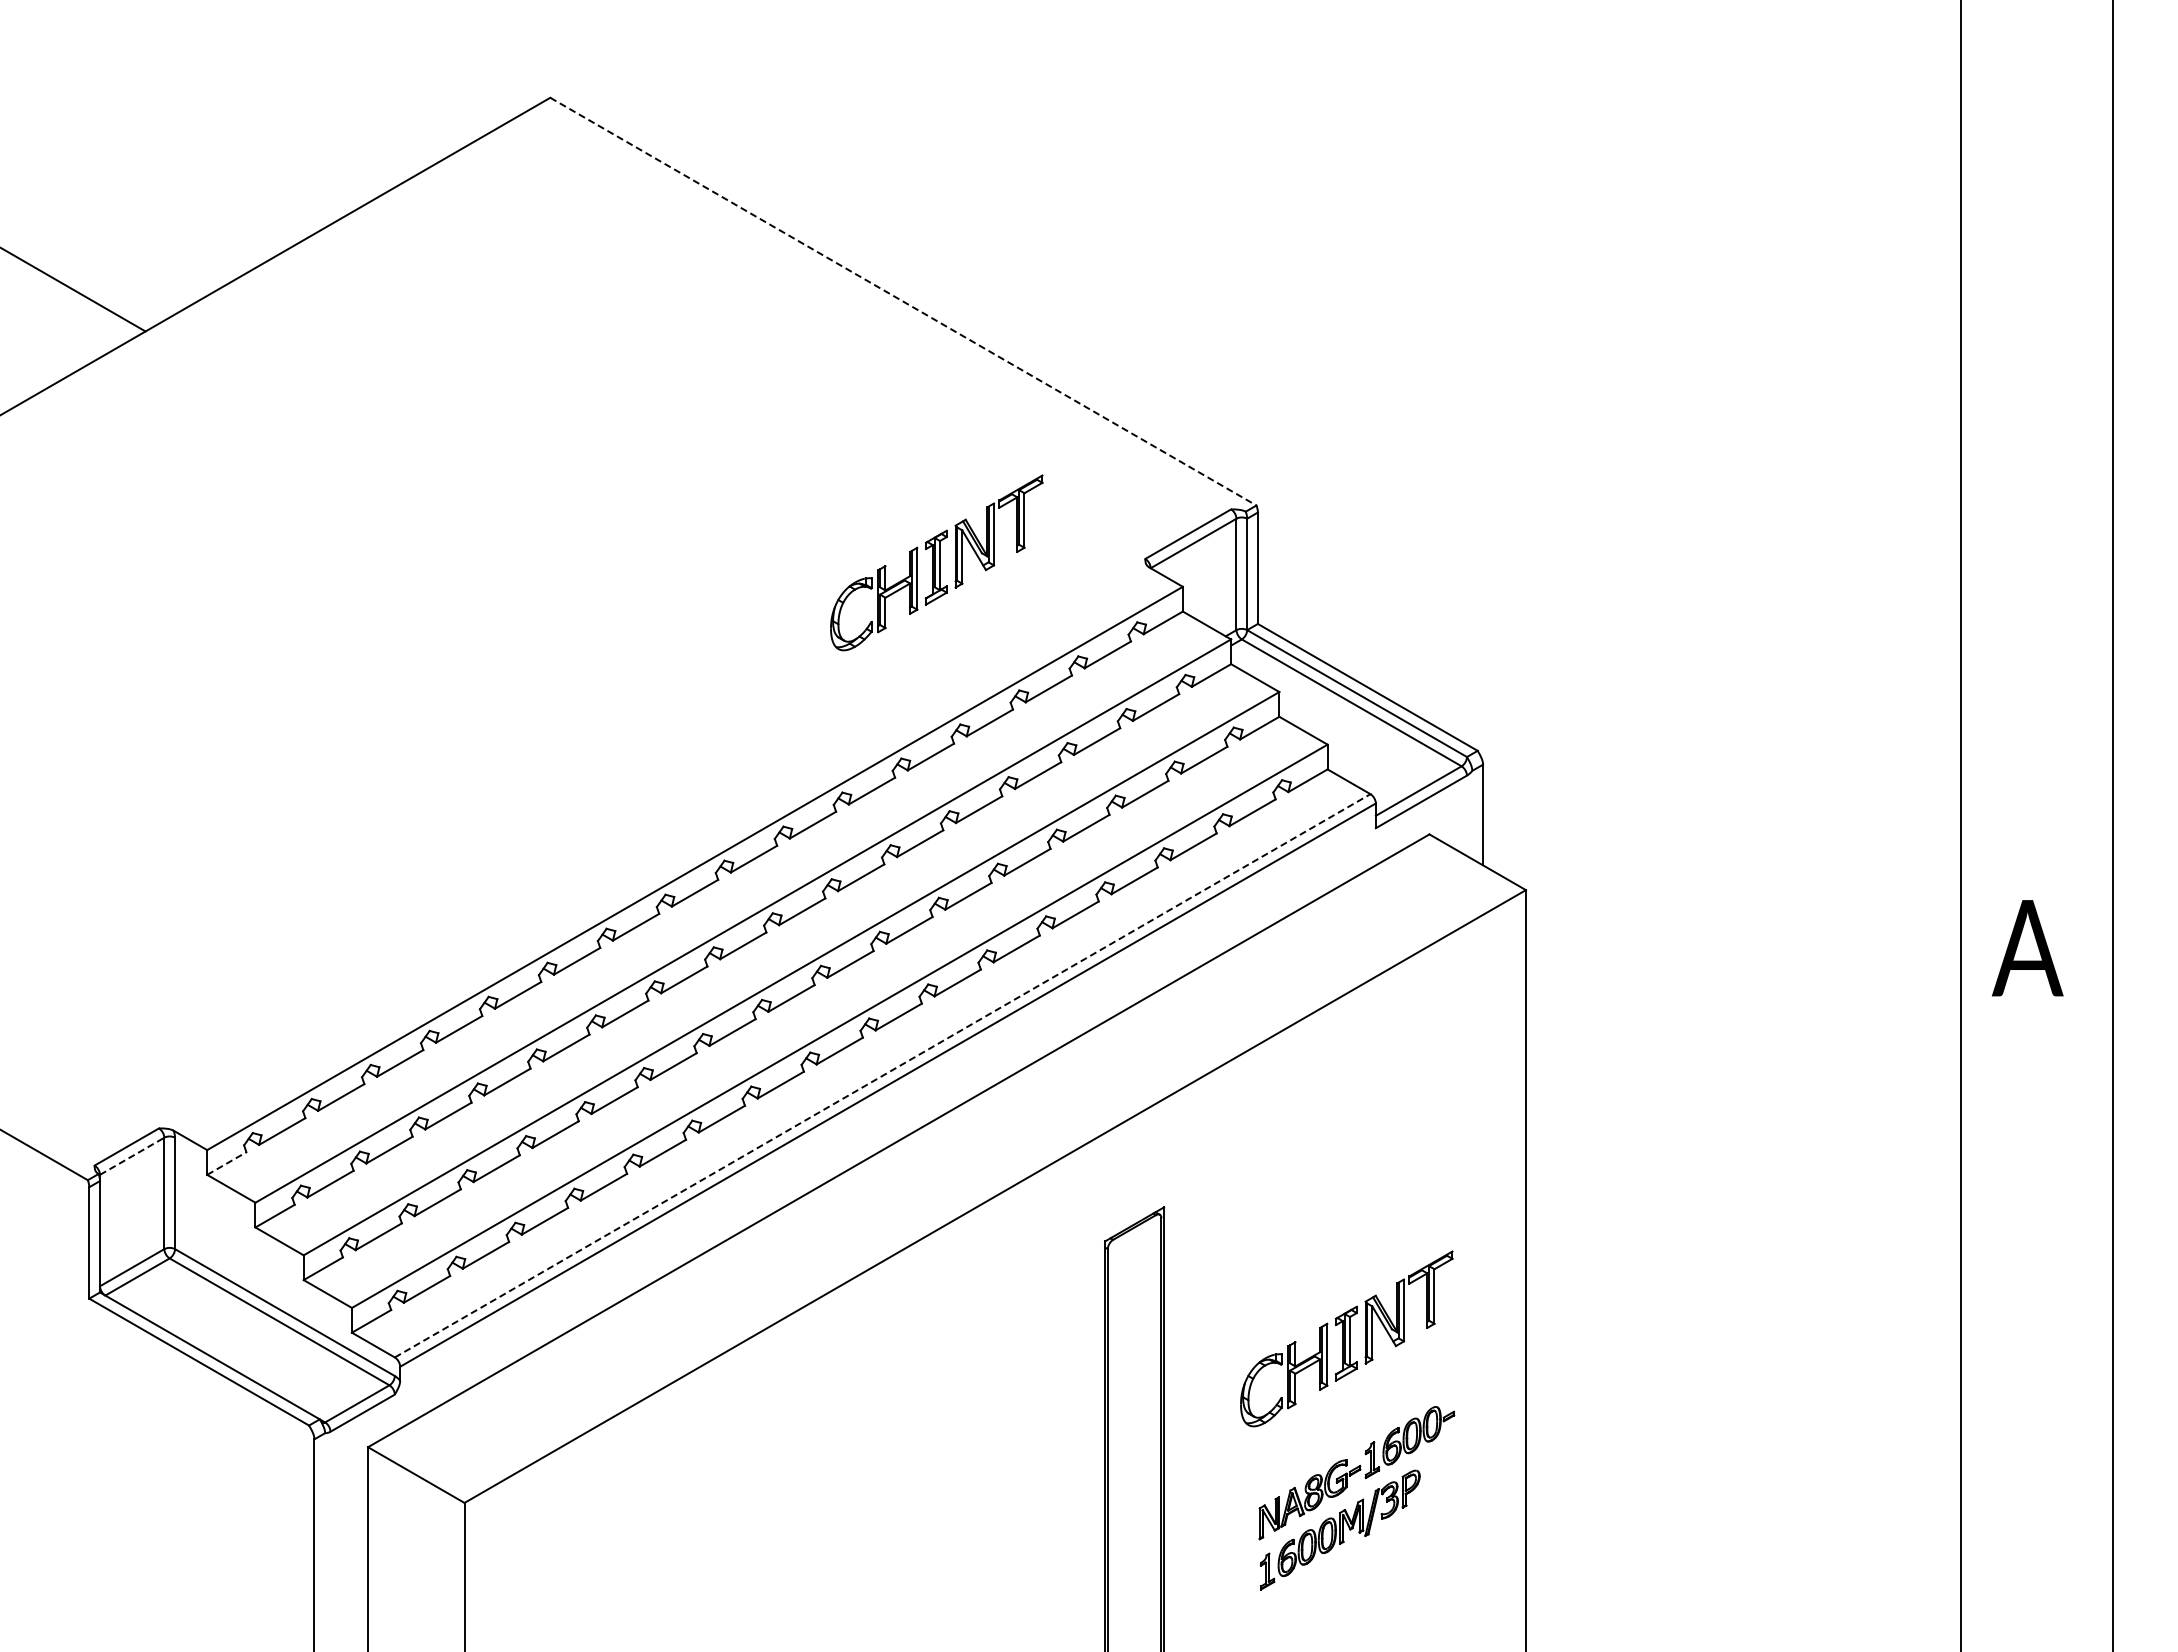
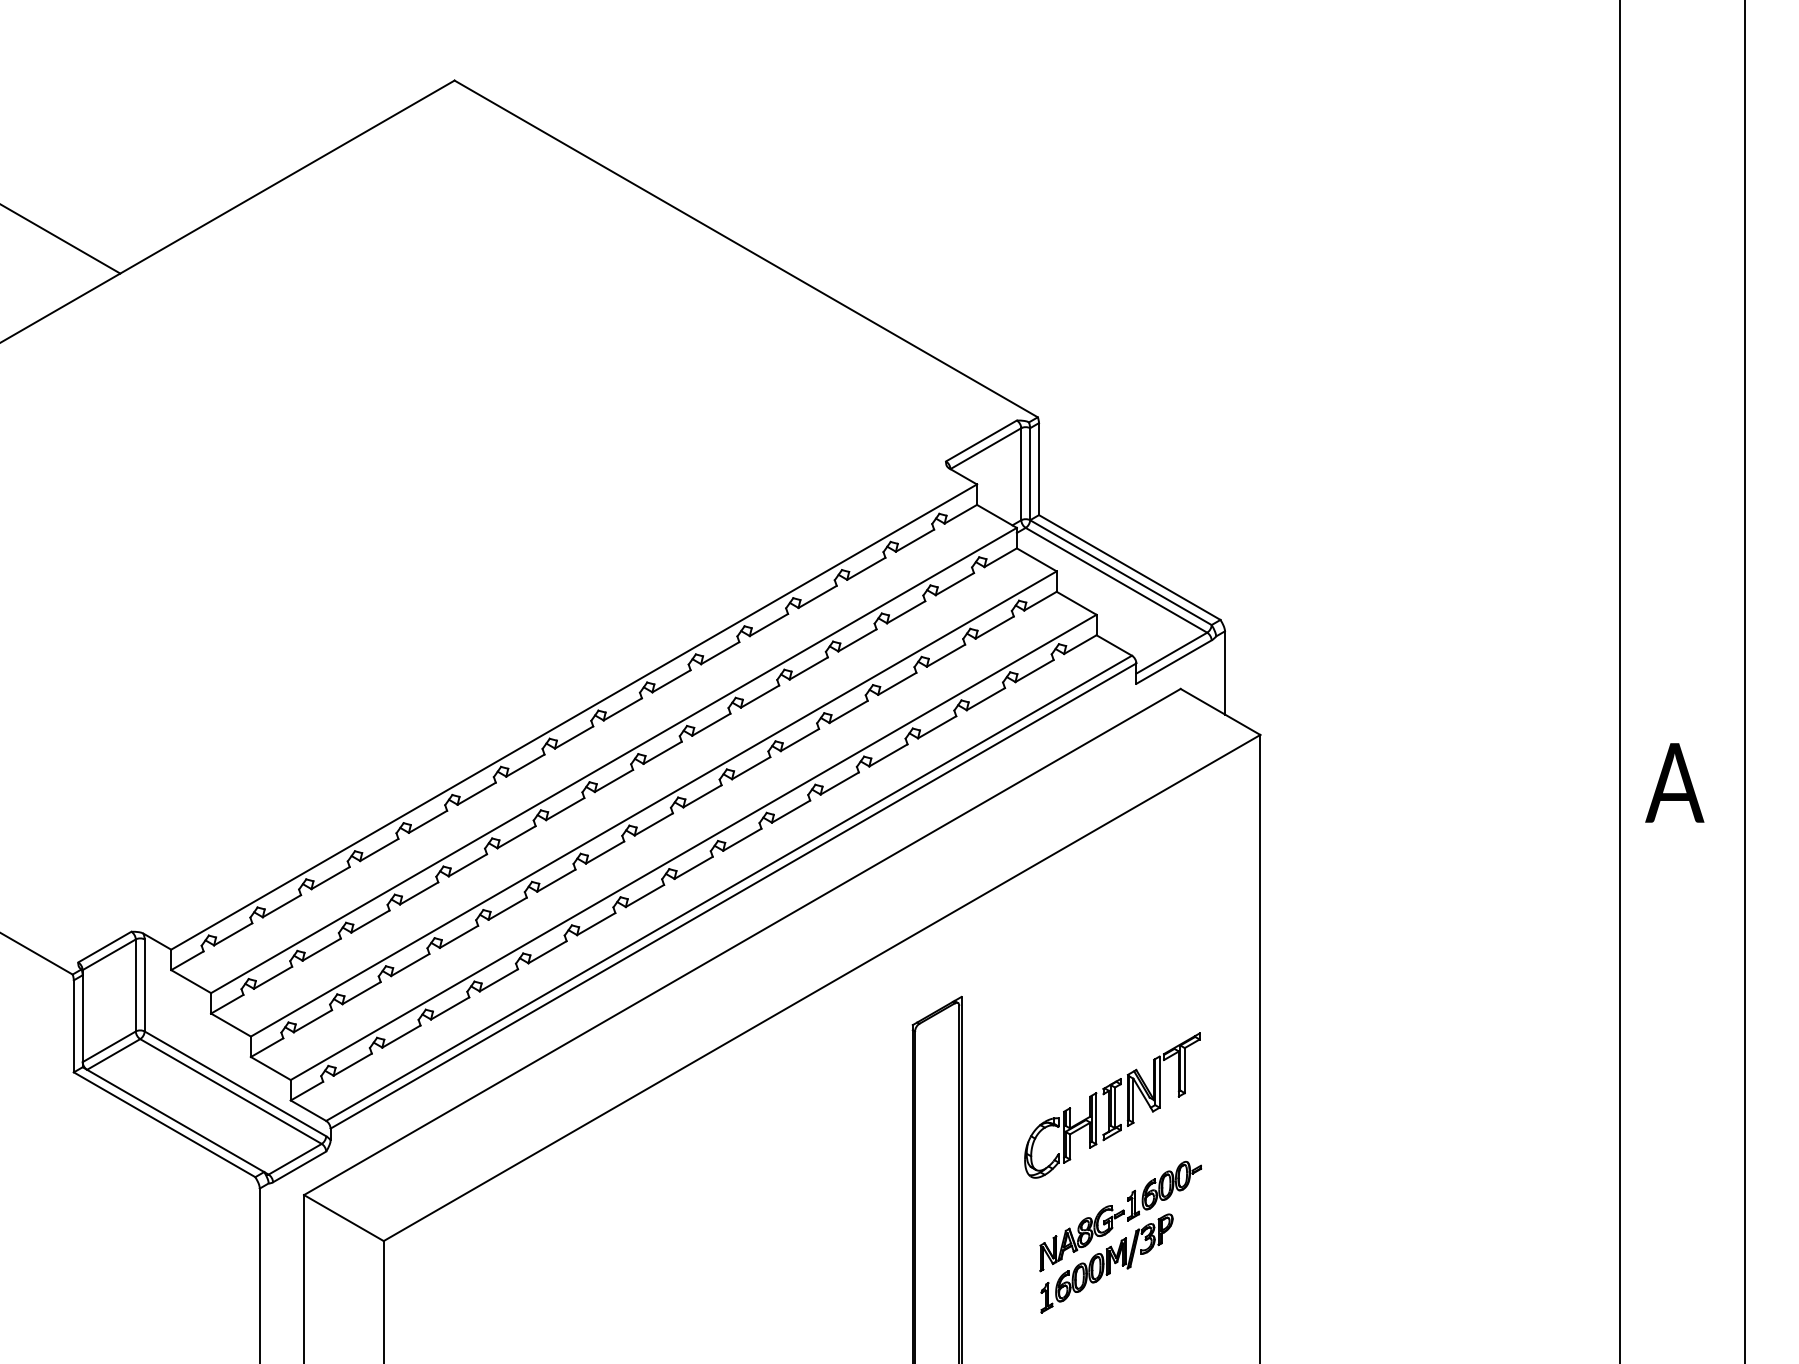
line: (903, 301) -> (746, 248), dashed -> solid
part: (936, 562) -> (773, 464), removed
line: (883, 1075) -> (729, 888), dashed -> solid
line: (132, 1156) -> (109, 954), dashed -> solid
line: (226, 1163) -> (187, 960), dashed -> solid

